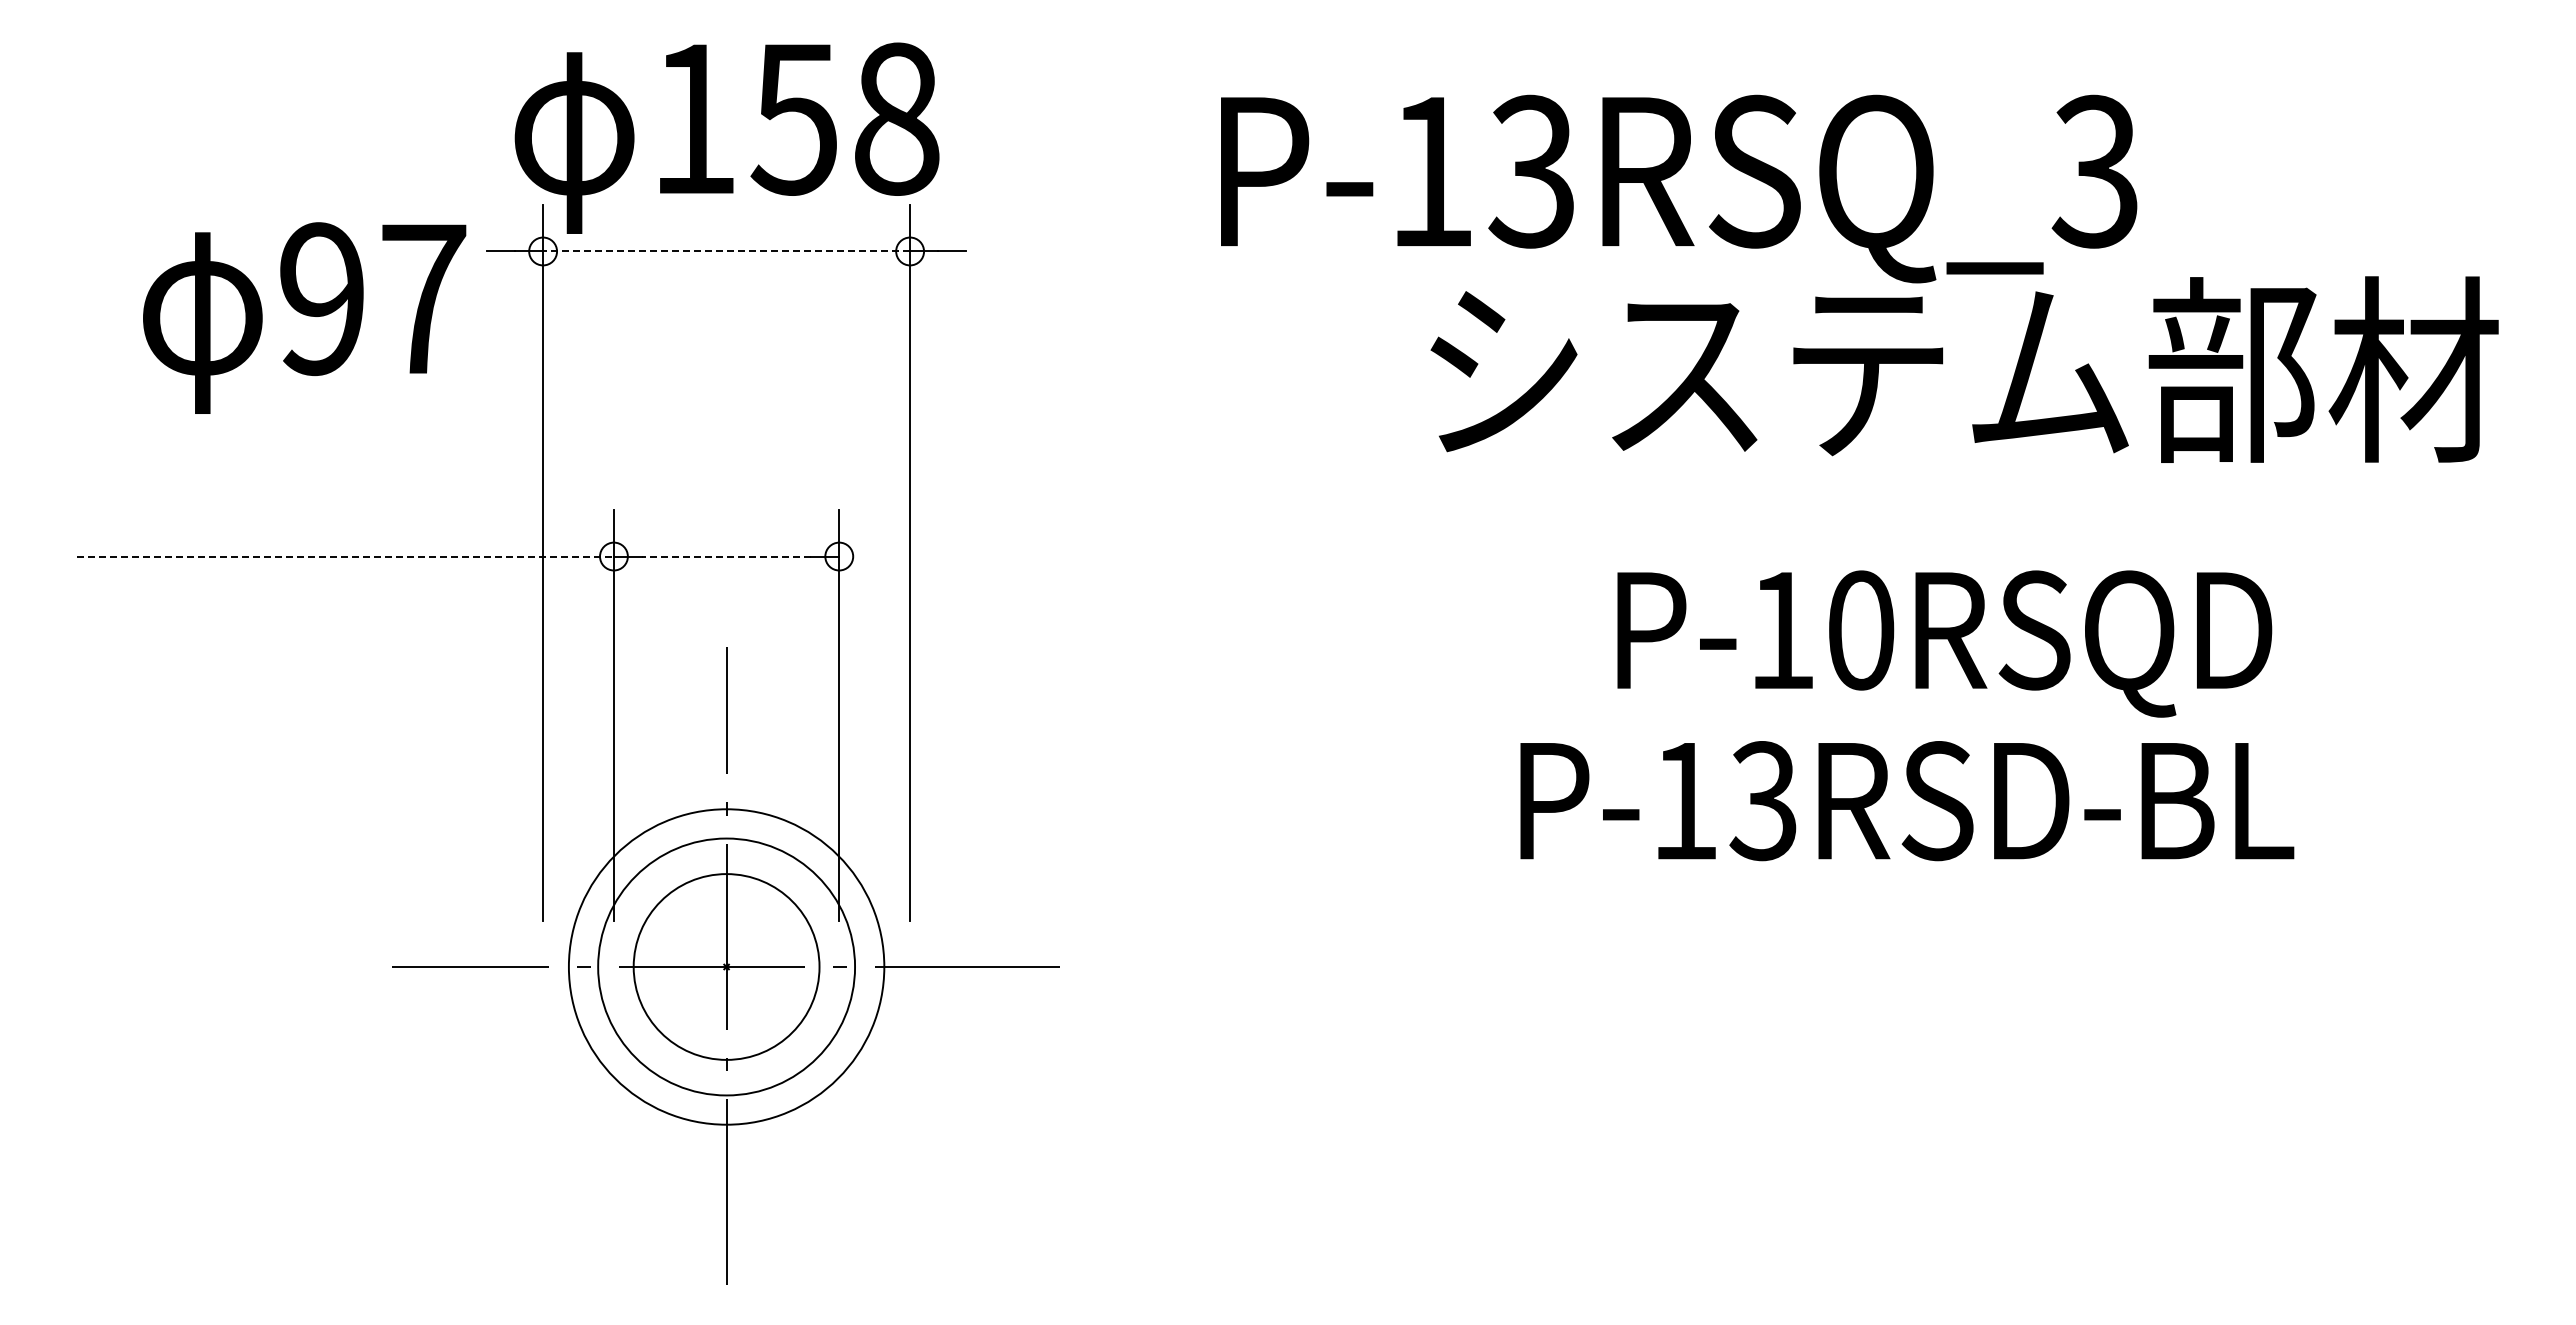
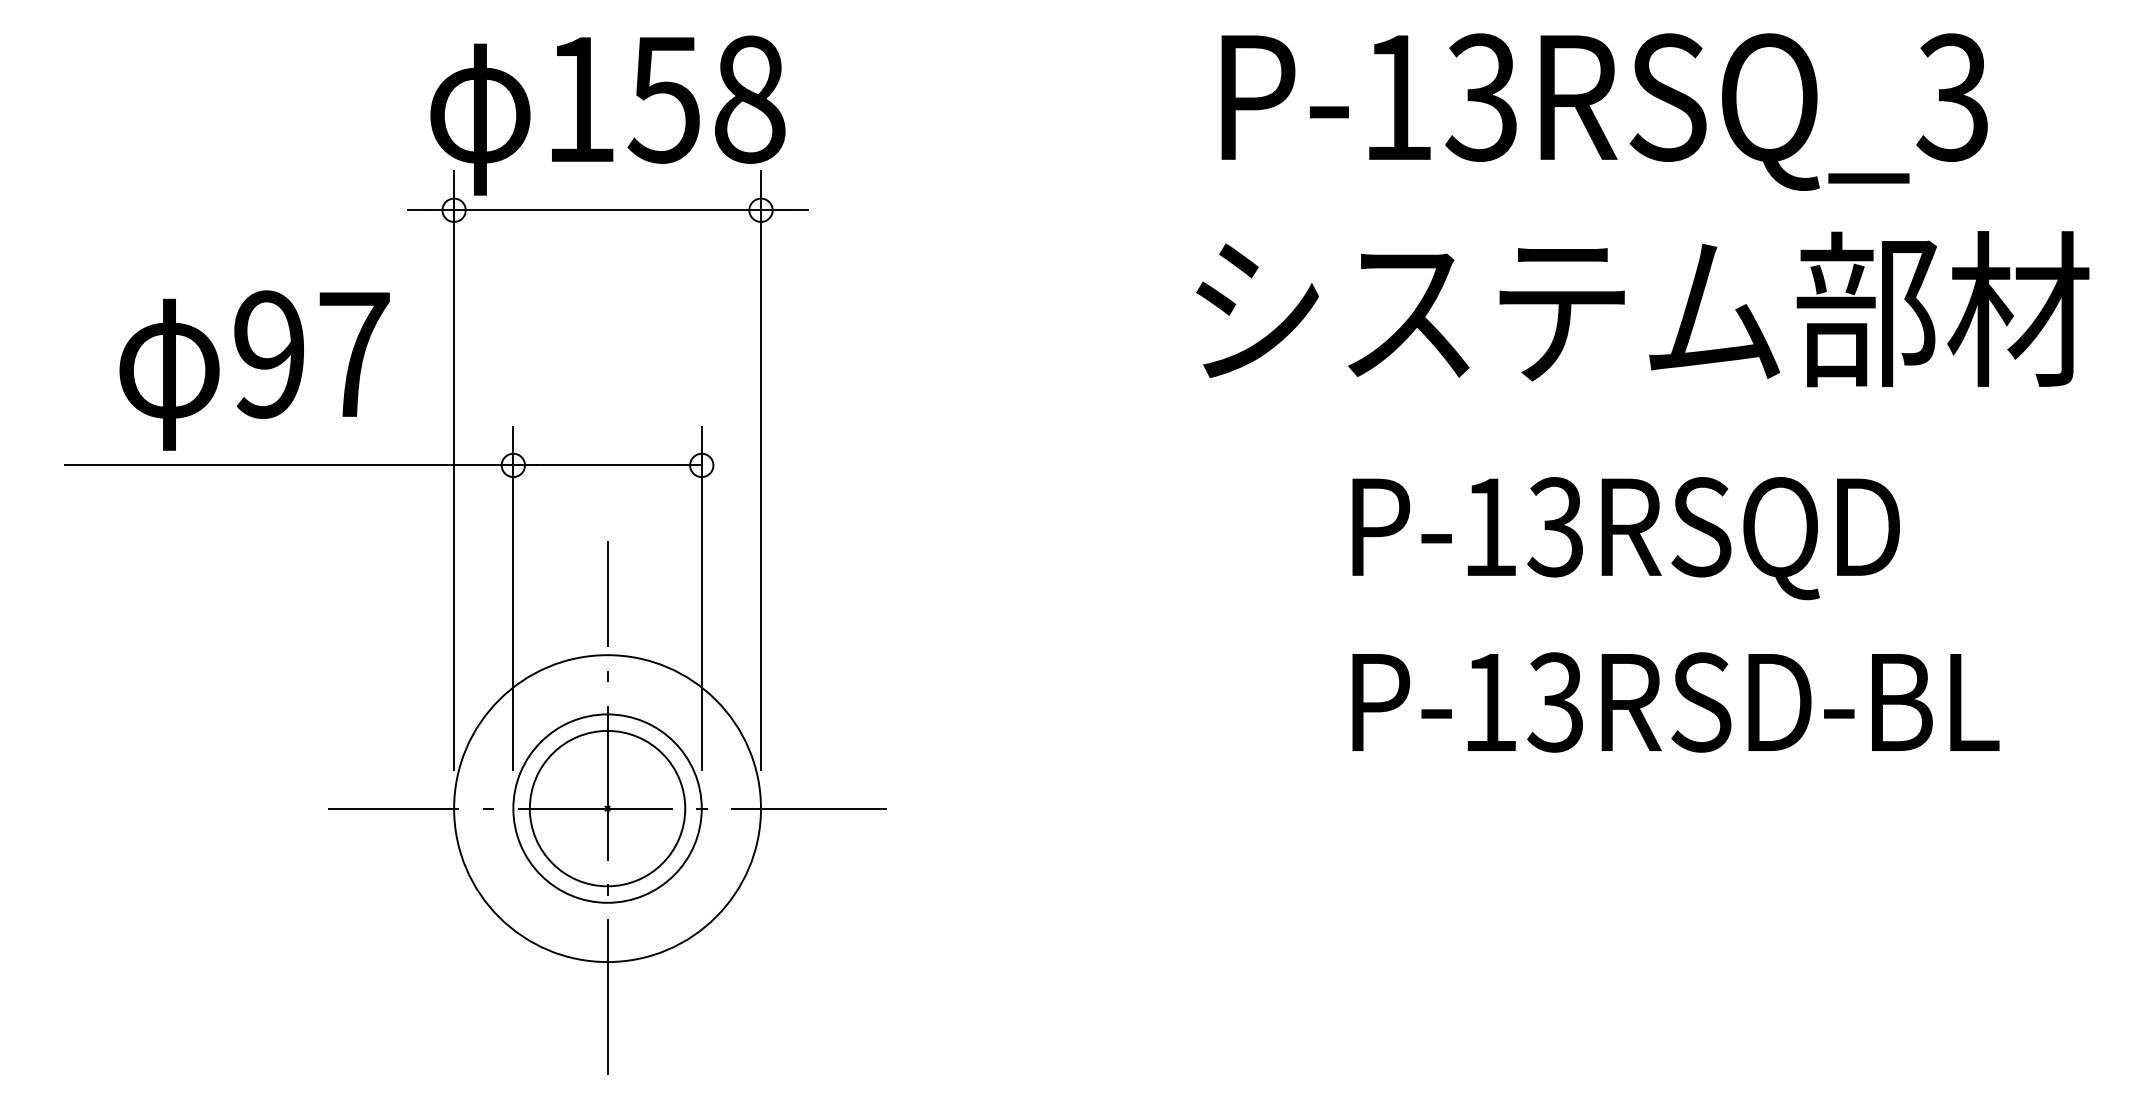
text: (1679, 188) -> (1605, 111), moved
line: (726, 251) -> (607, 210), dashed -> solid
text: (304, 317) -> (254, 370), moved
line: (346, 556) -> (289, 465), dashed -> solid
line: (726, 556) -> (607, 465), dashed -> solid
text: (1860, 630) -> (1555, 527), P-10RSQD -> P-13RSQD
text: (1907, 801) -> (1676, 702), moved
circle: (726, 966) -> (607, 808), size x0.71
circle: (726, 966) -> (607, 808), size x1.43

